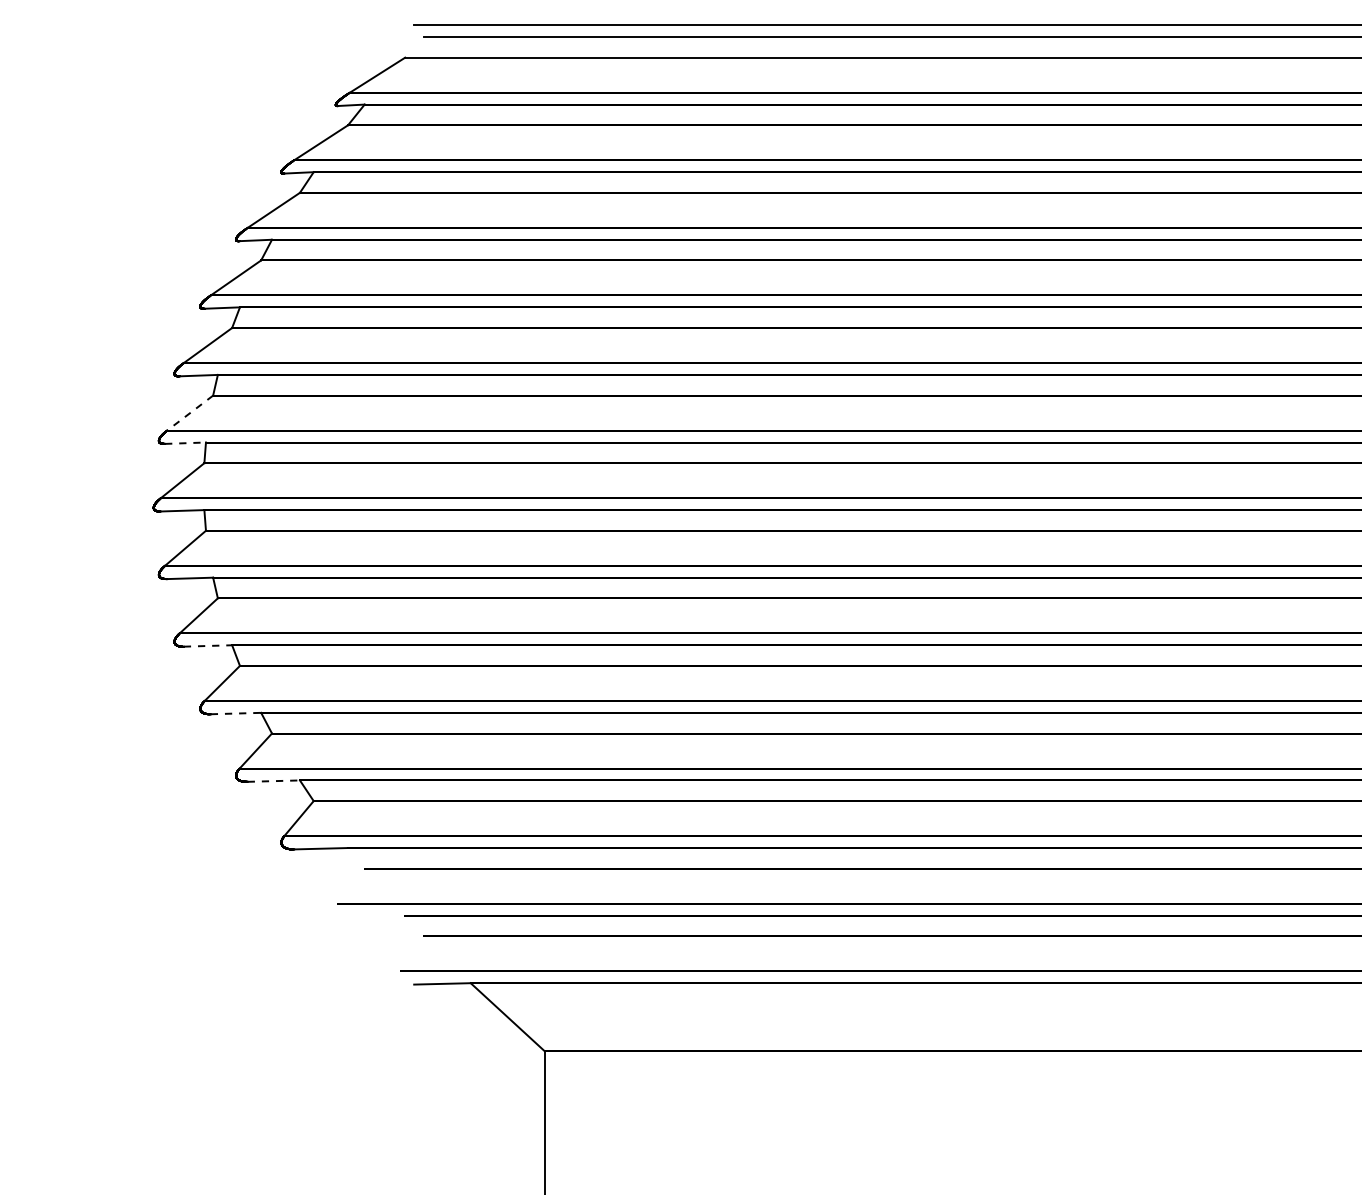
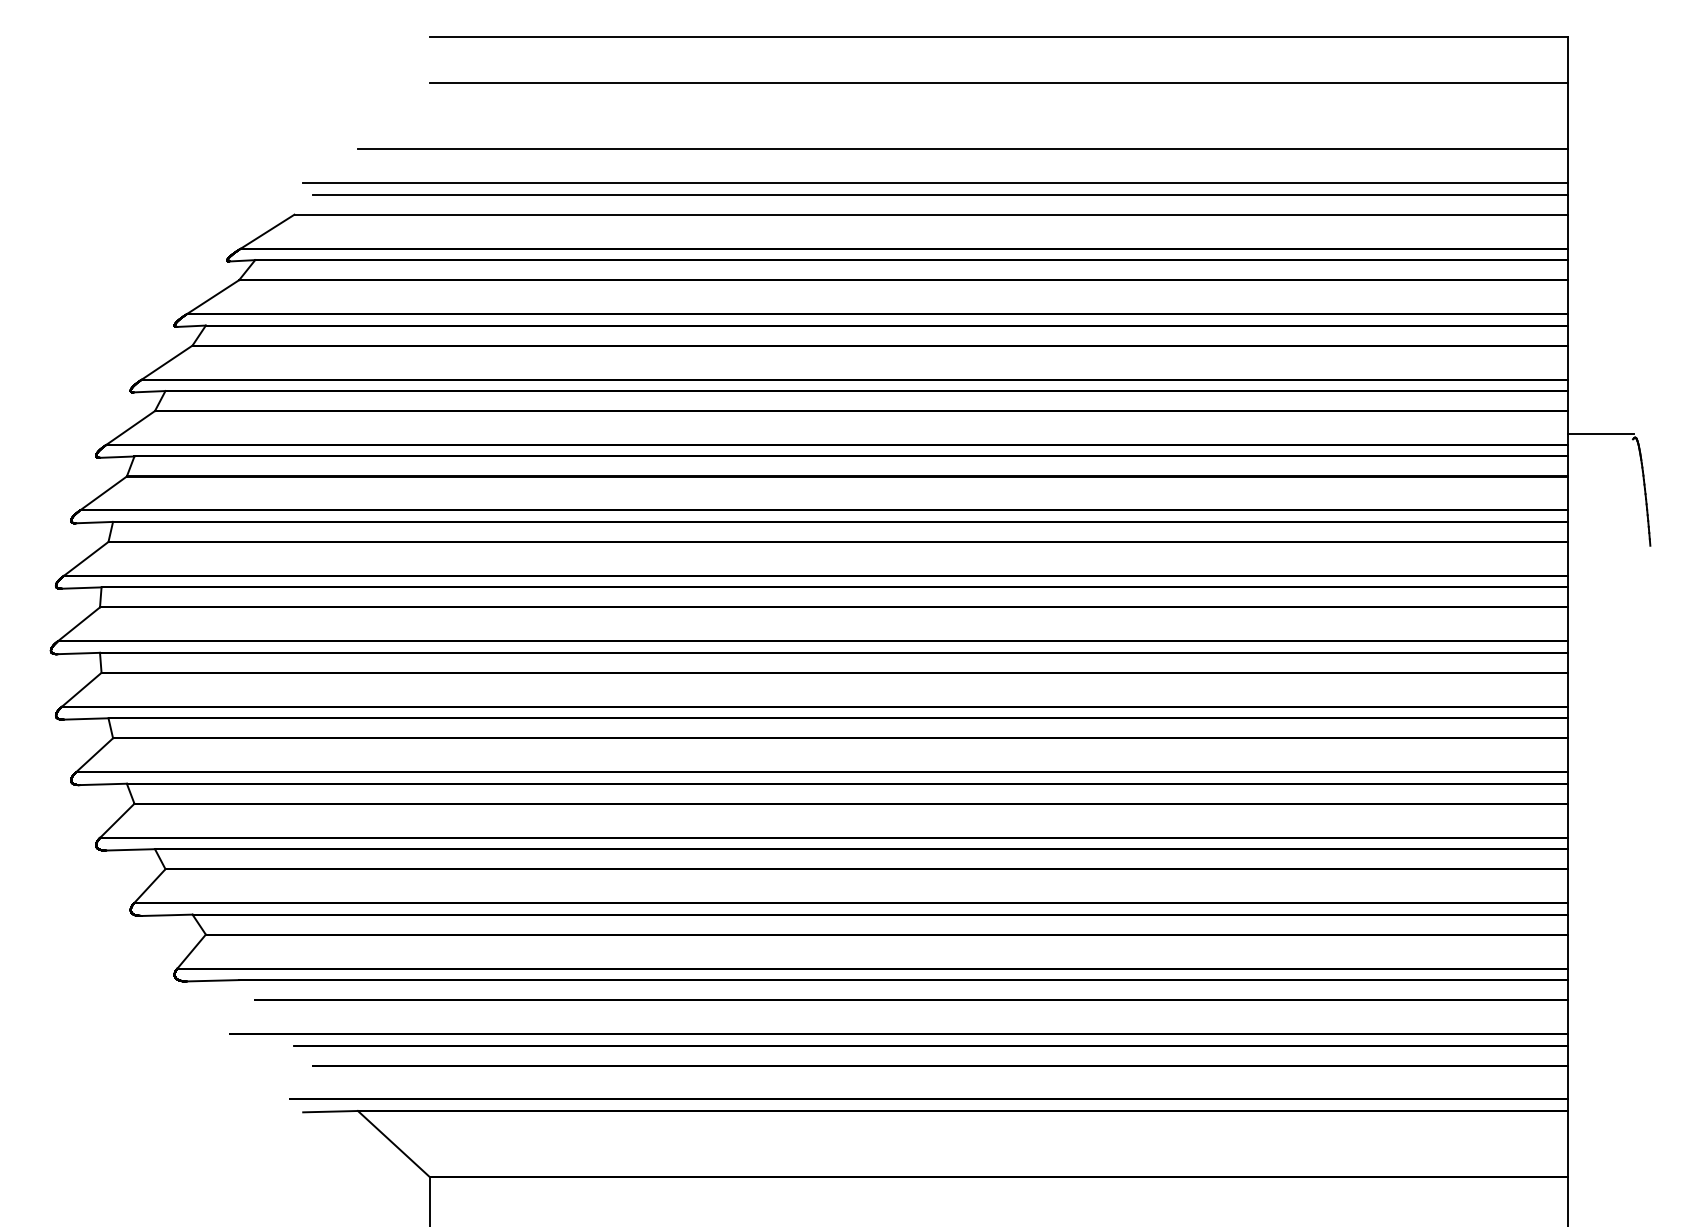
line: (189, 413) -> (85, 559), dashed -> solid
line: (185, 443) -> (81, 588), dashed -> solid
line: (209, 646) -> (104, 784), dashed -> solid
line: (236, 713) -> (131, 849), dashed -> solid
line: (274, 781) -> (167, 915), dashed -> solid

